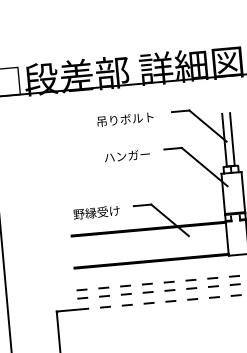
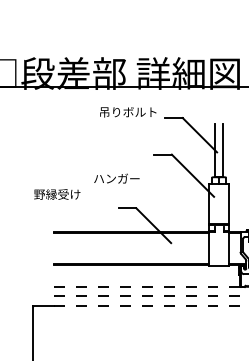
text: (125, 119) -> (128, 112), moved
text: (126, 155) -> (116, 178), moved
text: (96, 212) -> (57, 194), moved

